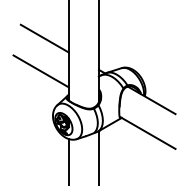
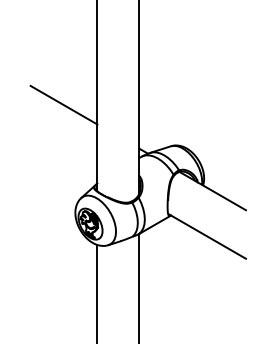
line: (40, 71) -> (58, 150), removed

